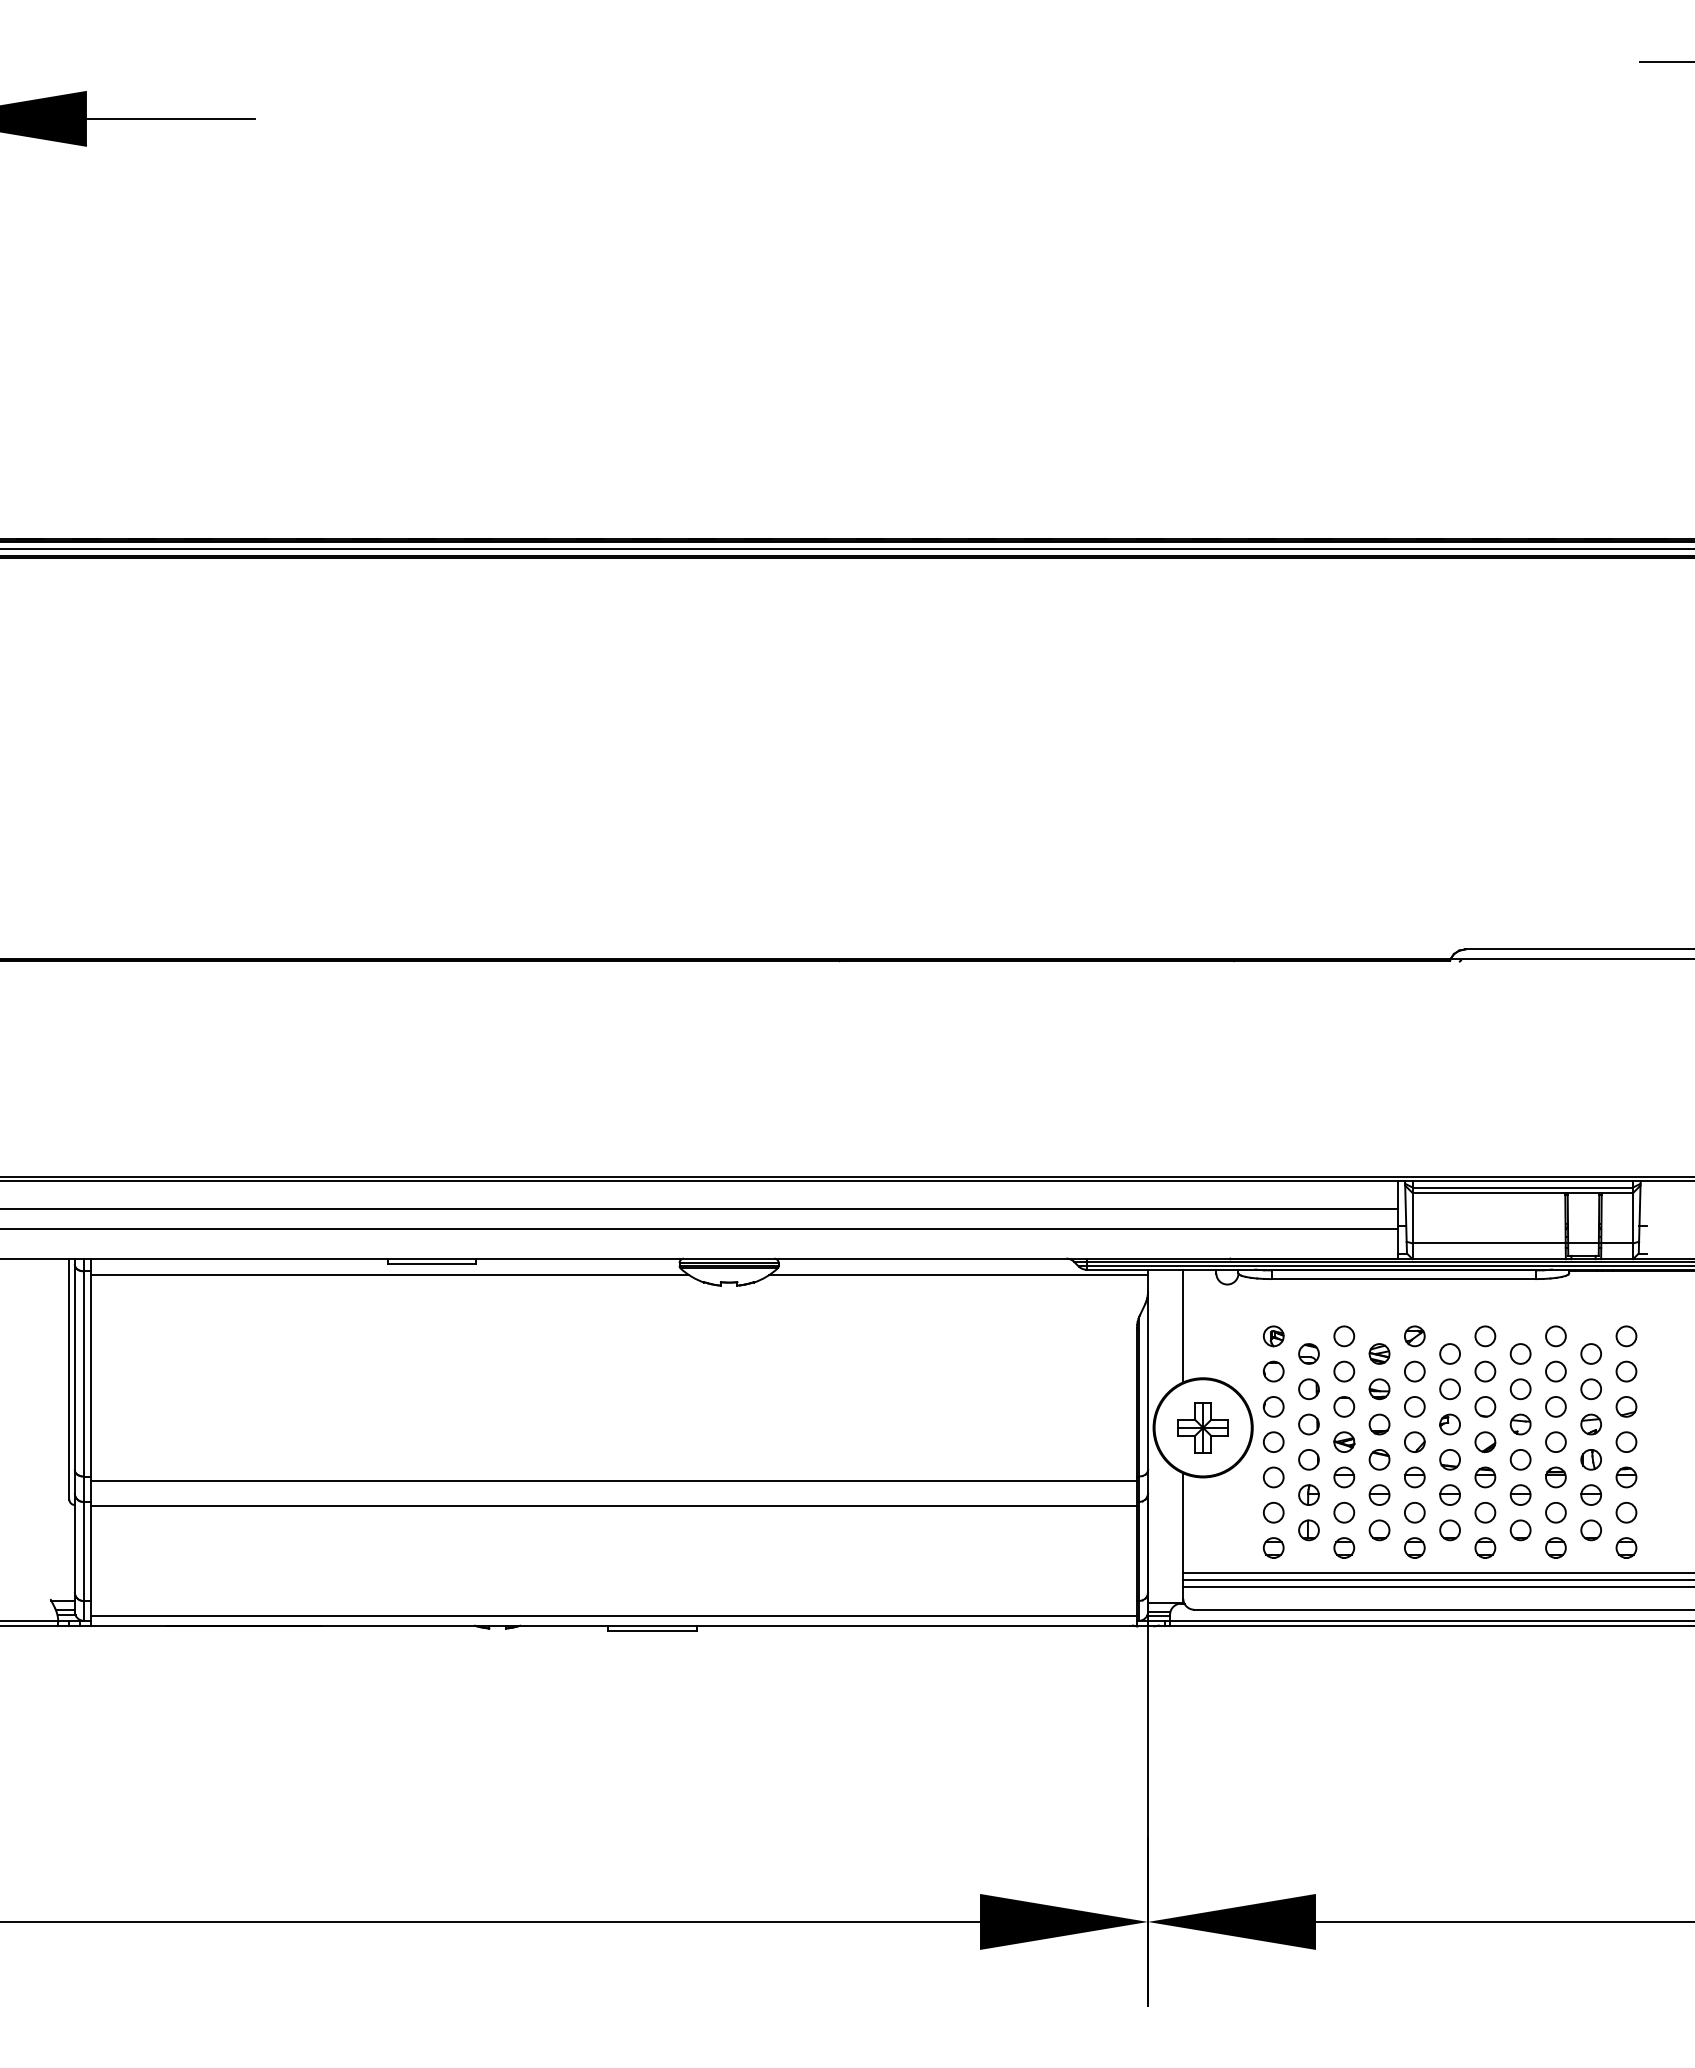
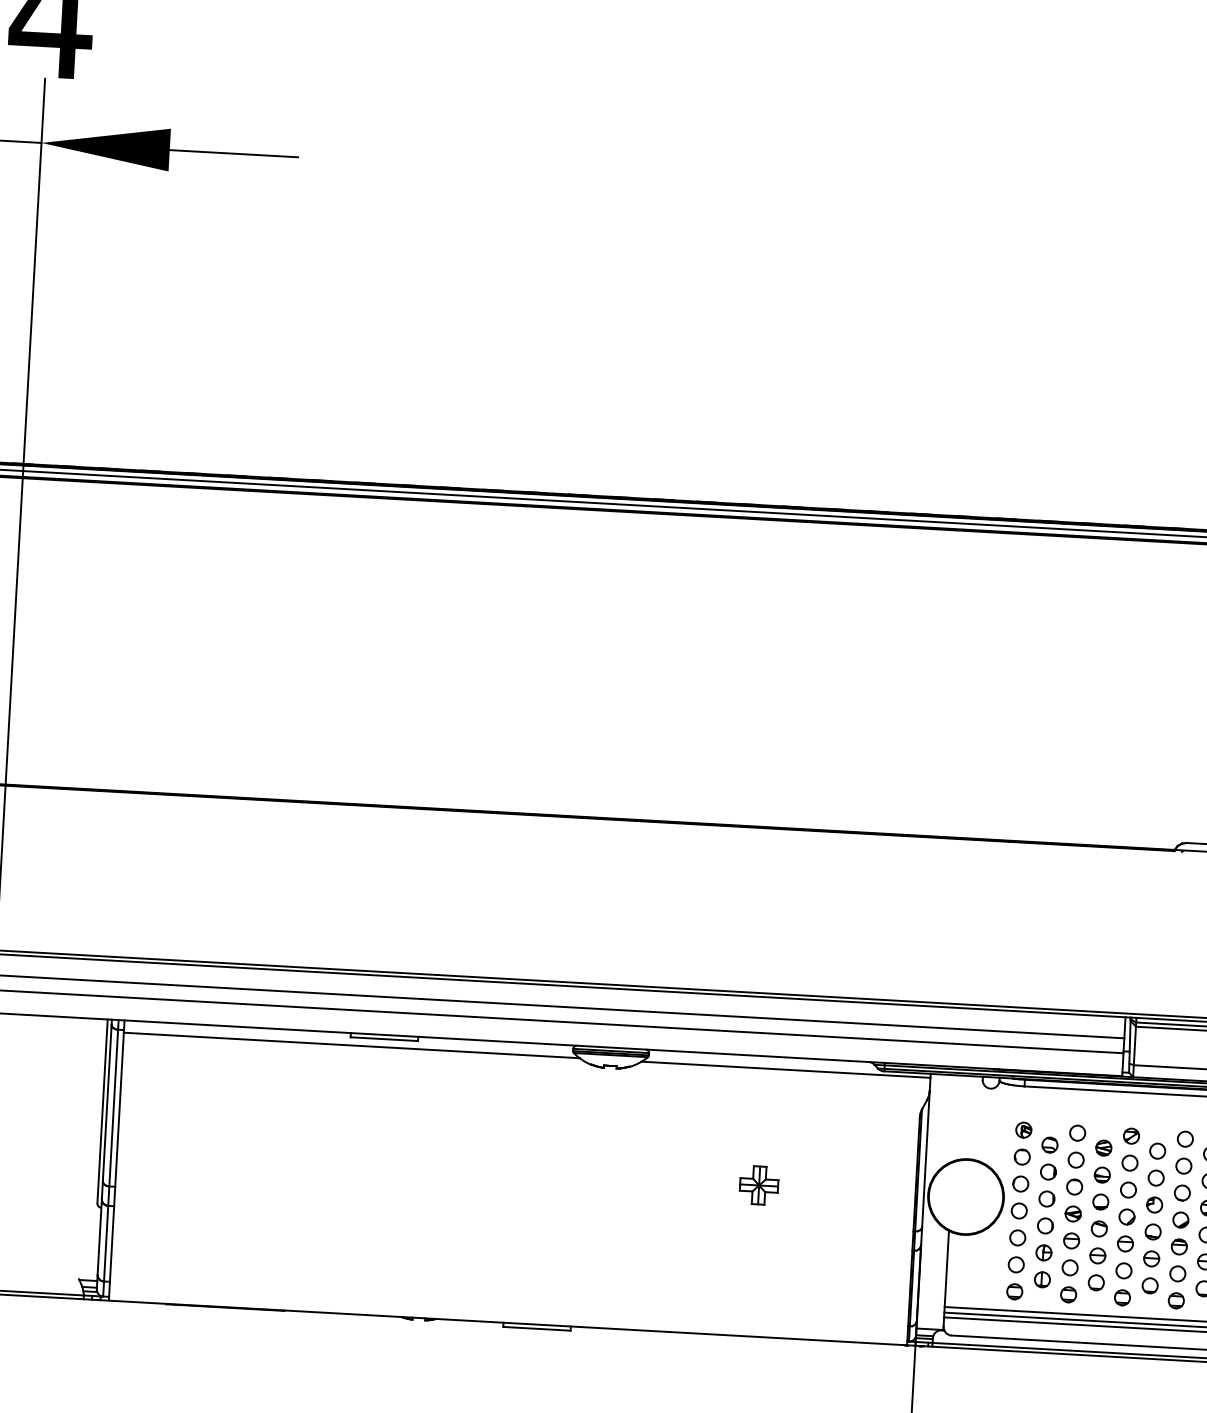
line: (1183, 1325) -> (955, 1118), removed
part: (1202, 1427) -> (758, 1185), moved
line: (614, 1480) -> (514, 1212), removed
line: (614, 1506) -> (513, 1231), removed
line: (614, 1615) -> (508, 1315), removed

